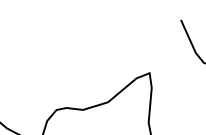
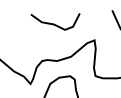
curve: (78, 43) -> (54, 23), added

